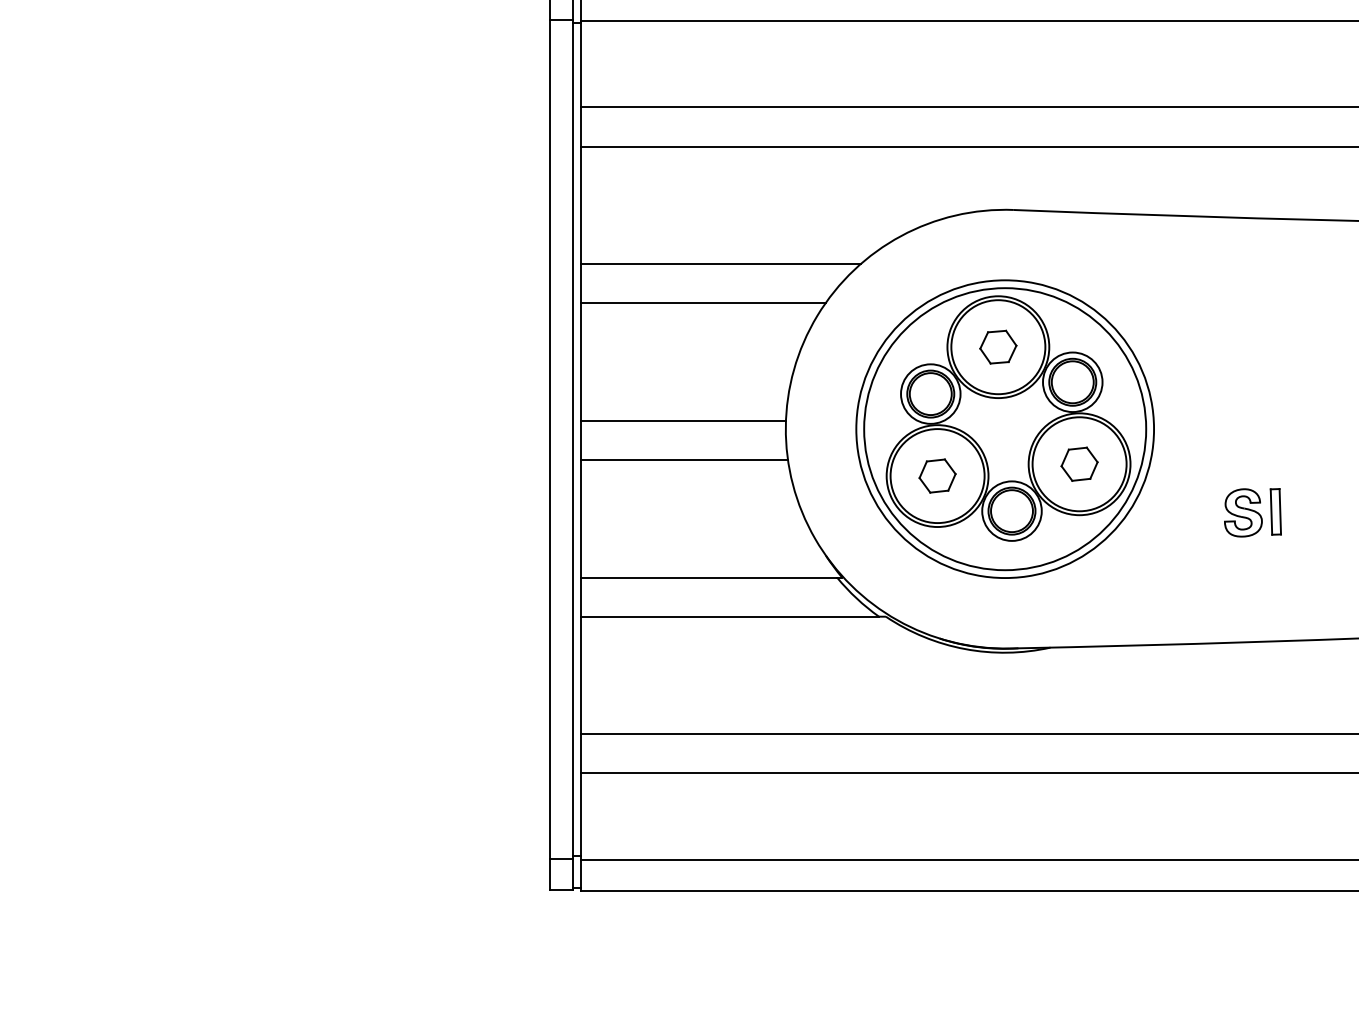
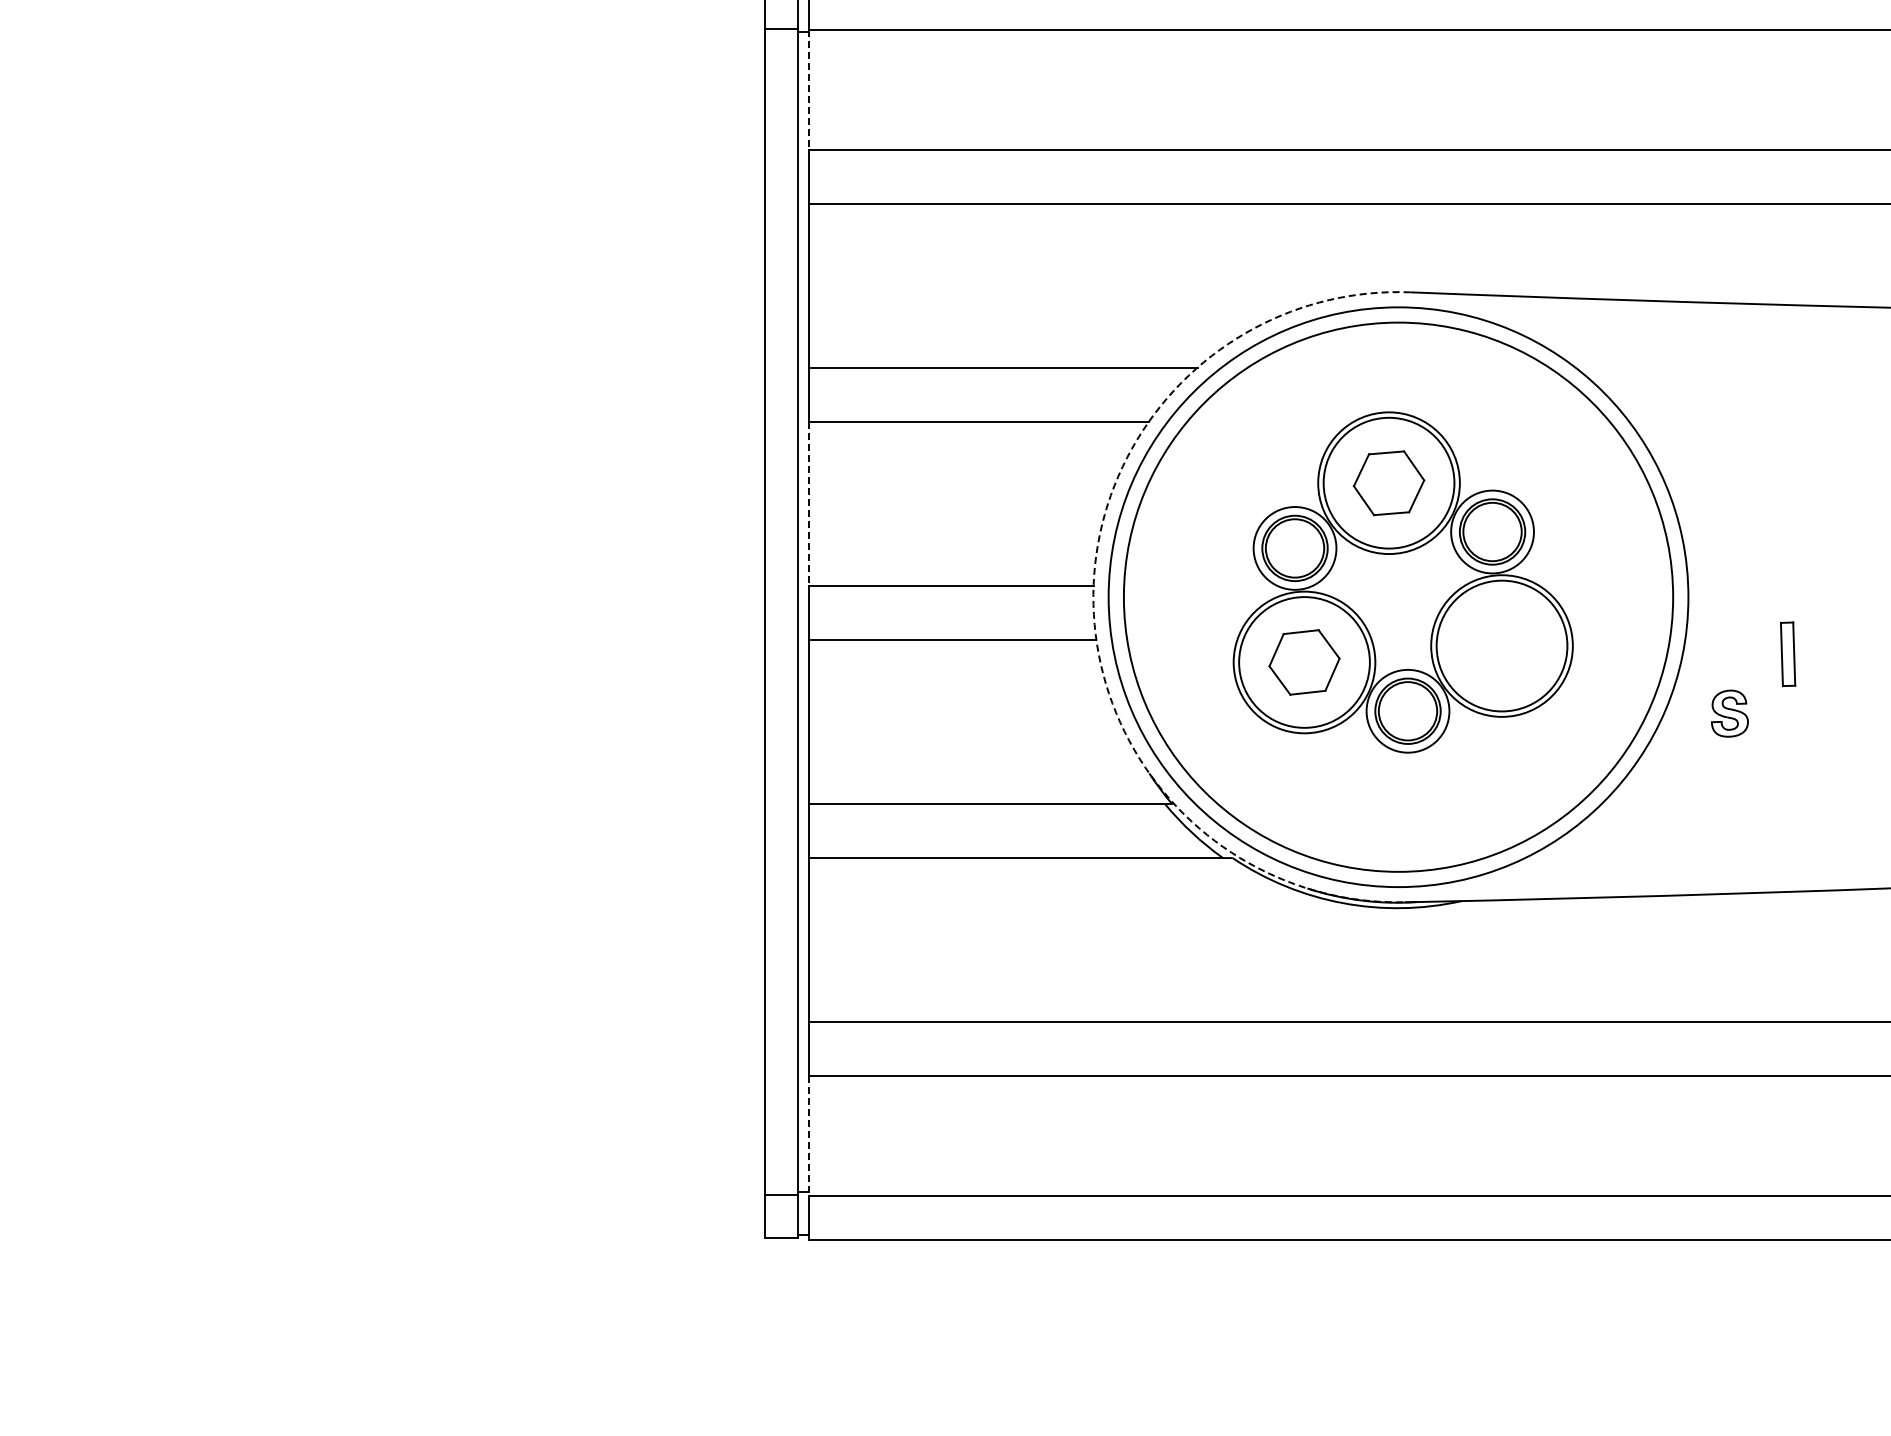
line: (581, 64) -> (808, 89), solid -> dashed
part: (997, 346) -> (1388, 482), size x1.4
line: (581, 361) -> (808, 503), solid -> dashed
arc: (785, 427) -> (1093, 594), solid -> dashed
circle: (1005, 429) -> (1398, 597), size x1.4
circle: (1005, 429) -> (1398, 597), size x1.4
part: (1079, 463) -> (1502, 645), removed
part: (937, 476) -> (1304, 662), size x1.4
part: (1243, 512) -> (1729, 713), size x0.7
part: (1276, 512) -> (1788, 654), moved
line: (581, 816) -> (808, 1135), solid -> dashed

